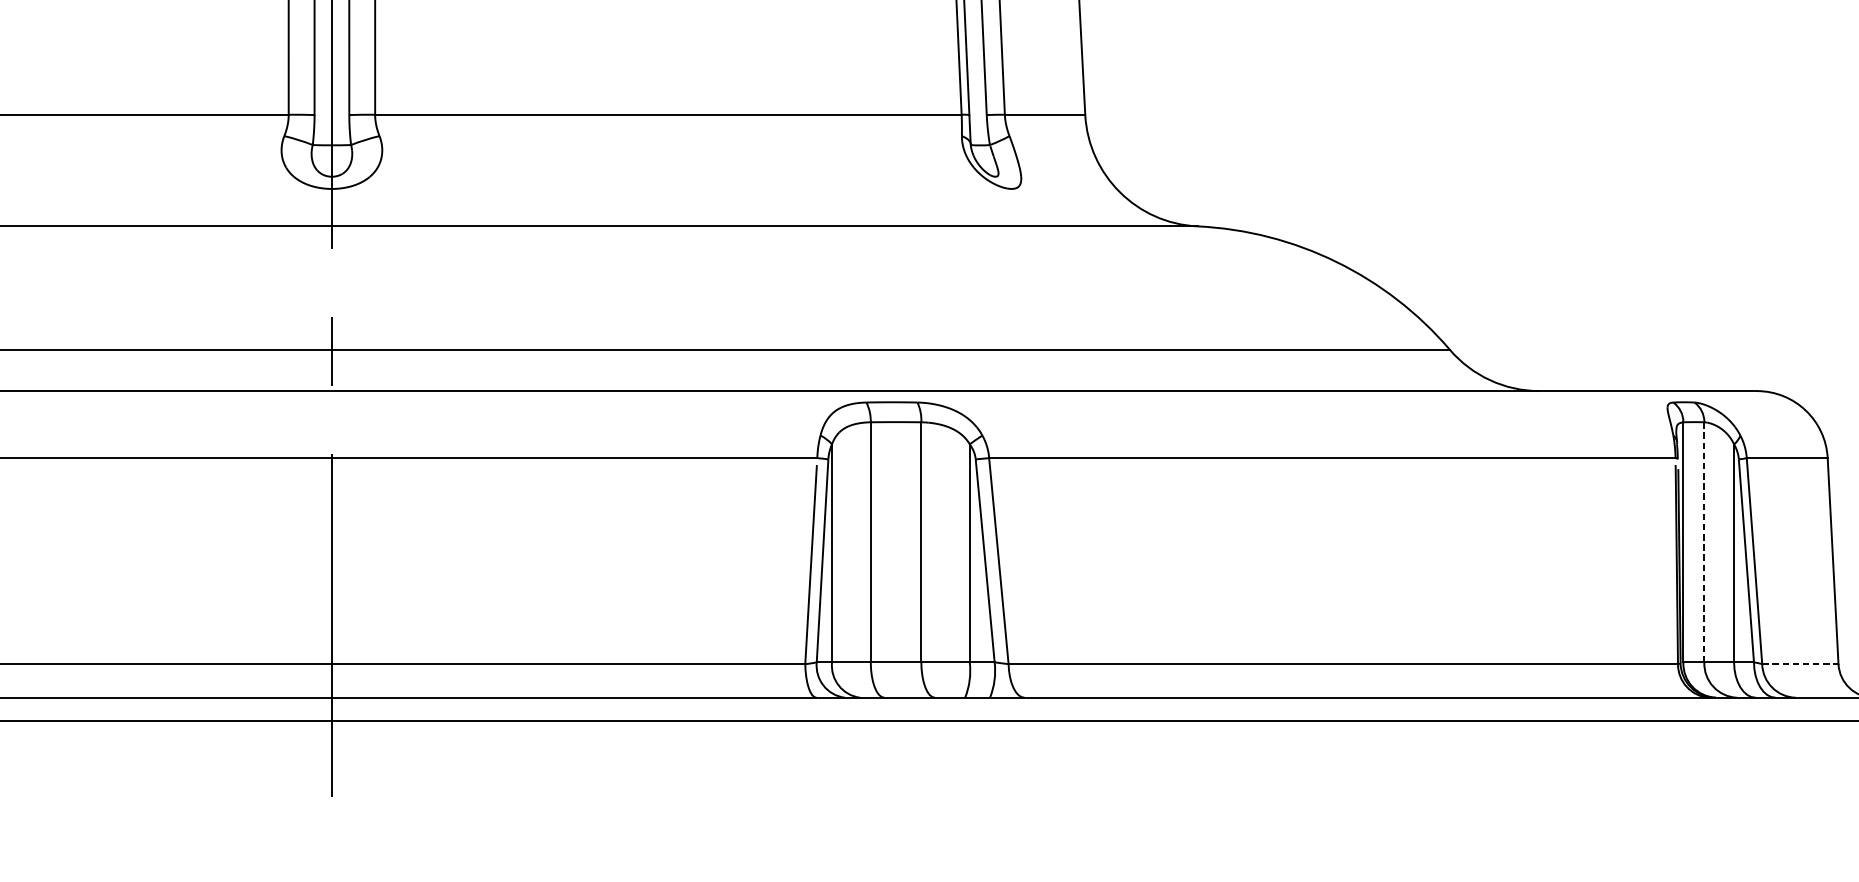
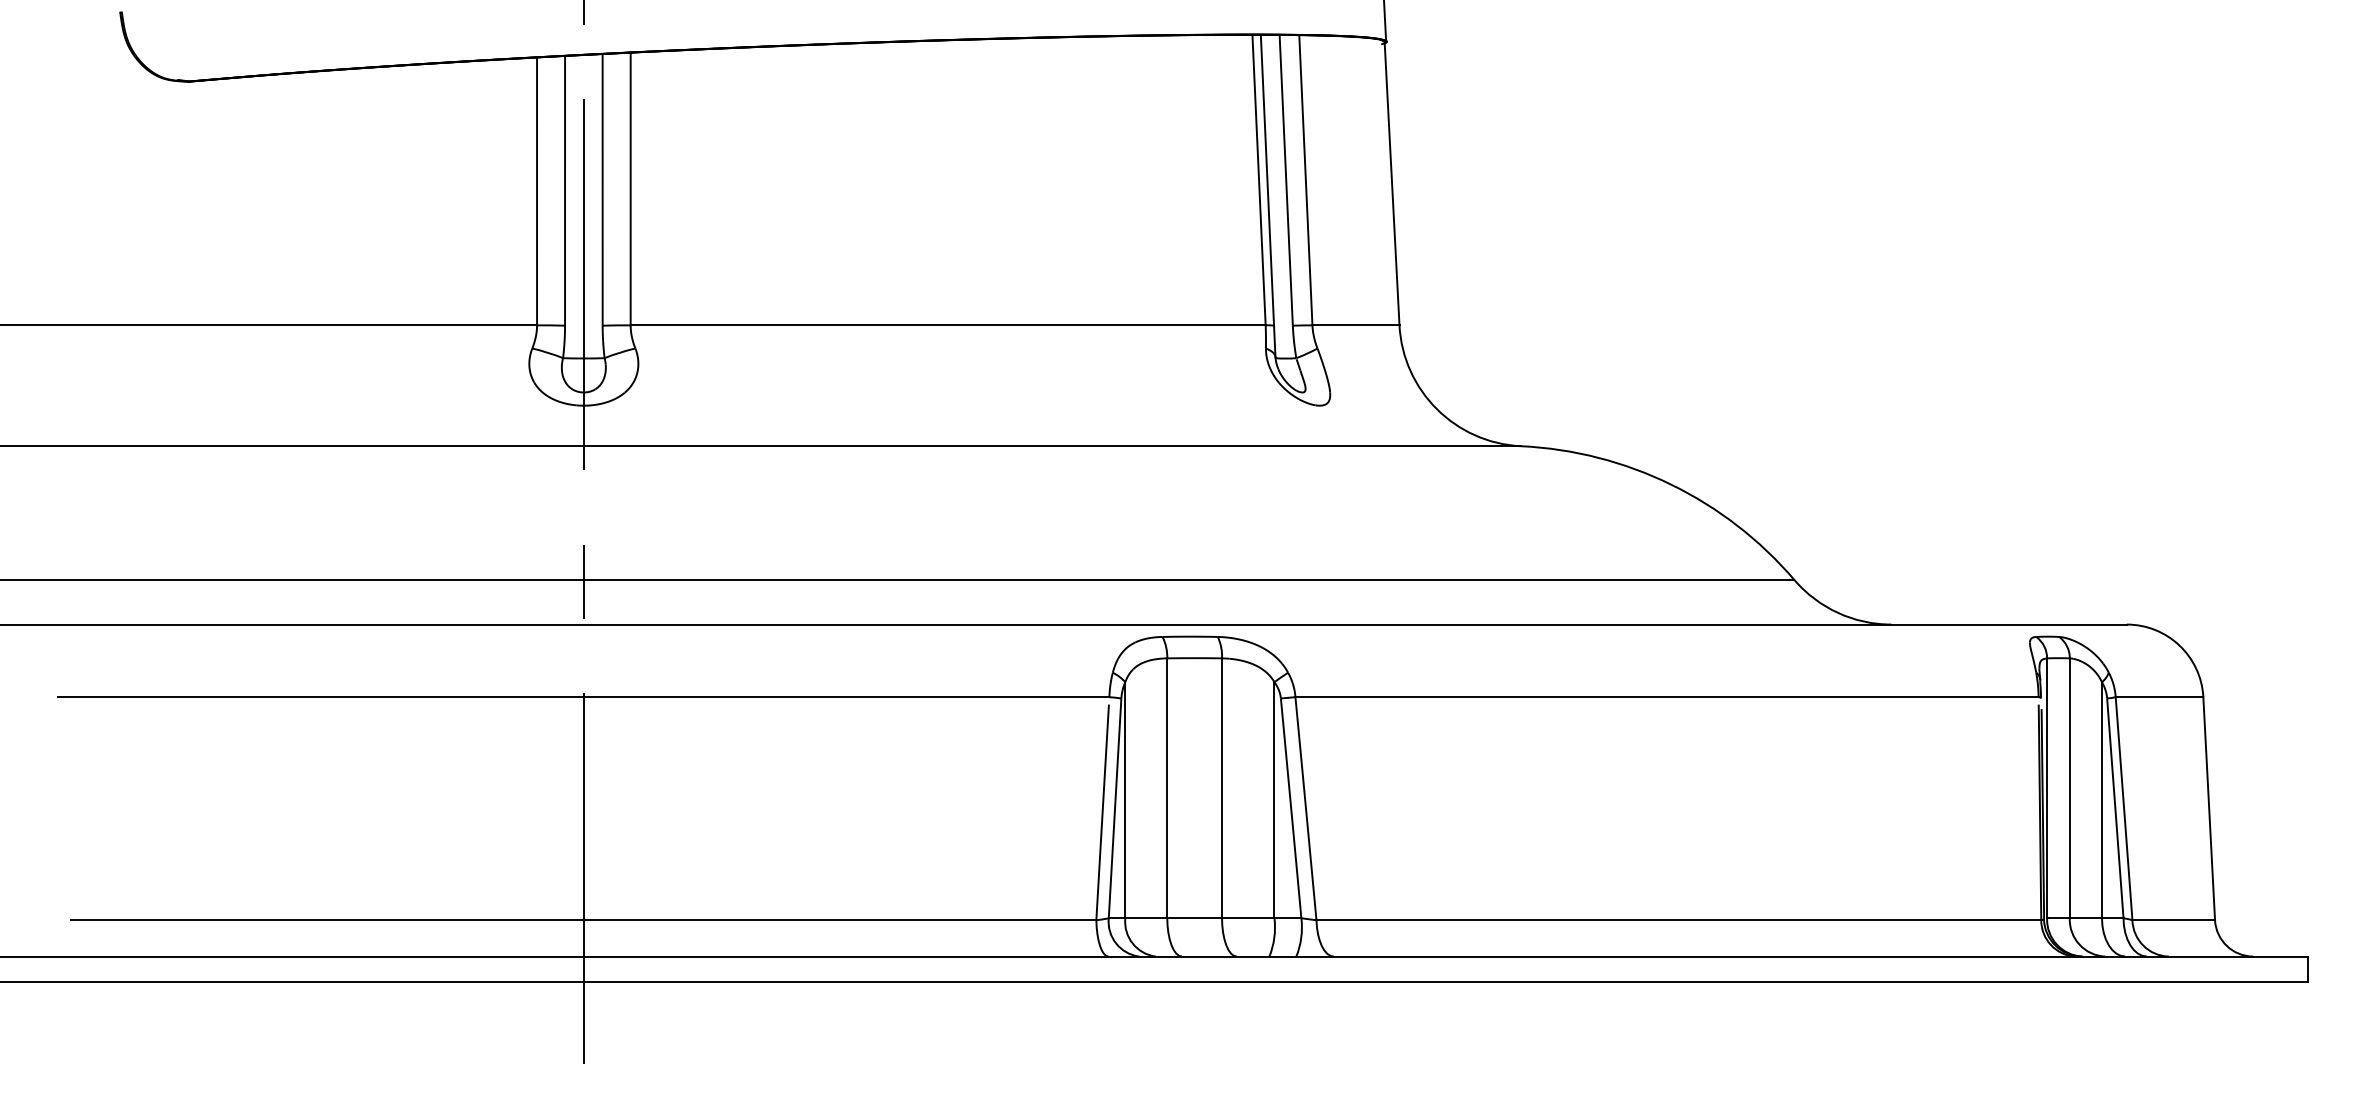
line: (1704, 542) -> (2069, 788), dashed -> solid
line: (1801, 664) -> (2174, 920), dashed -> solid

